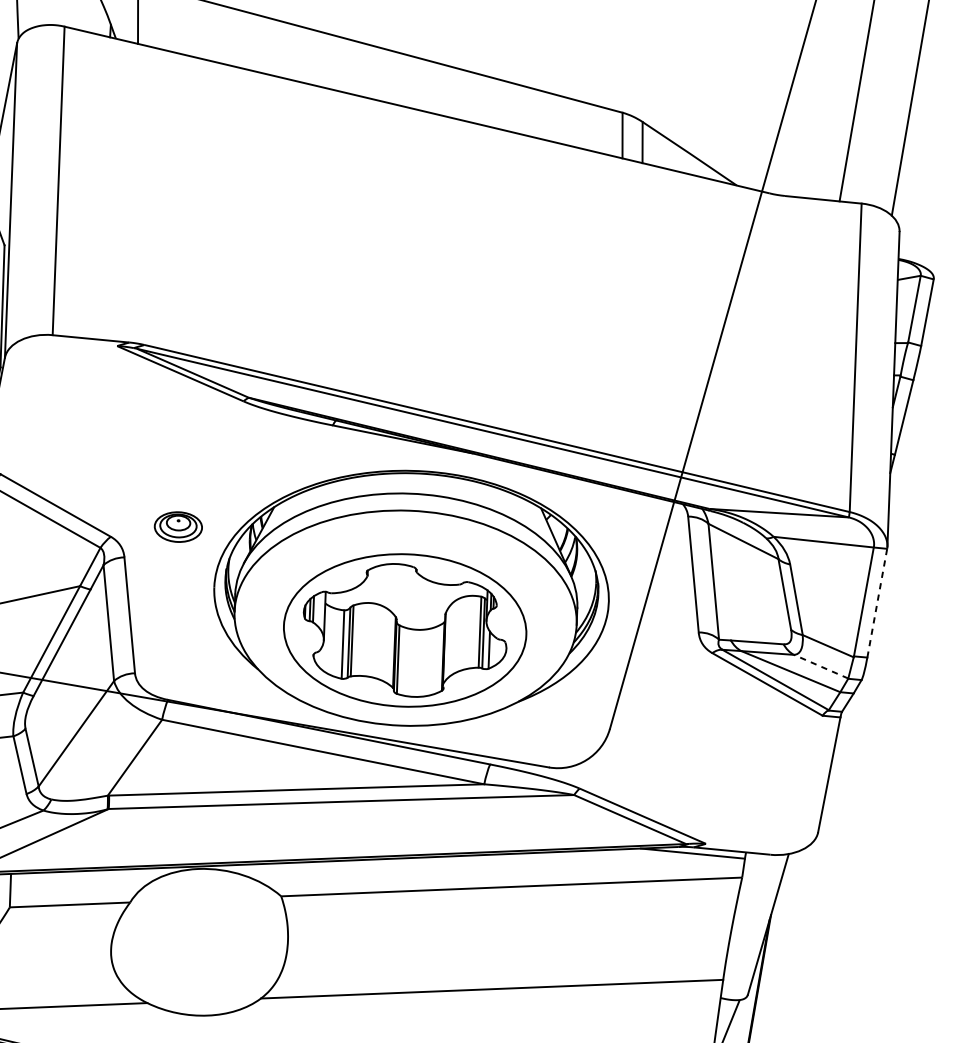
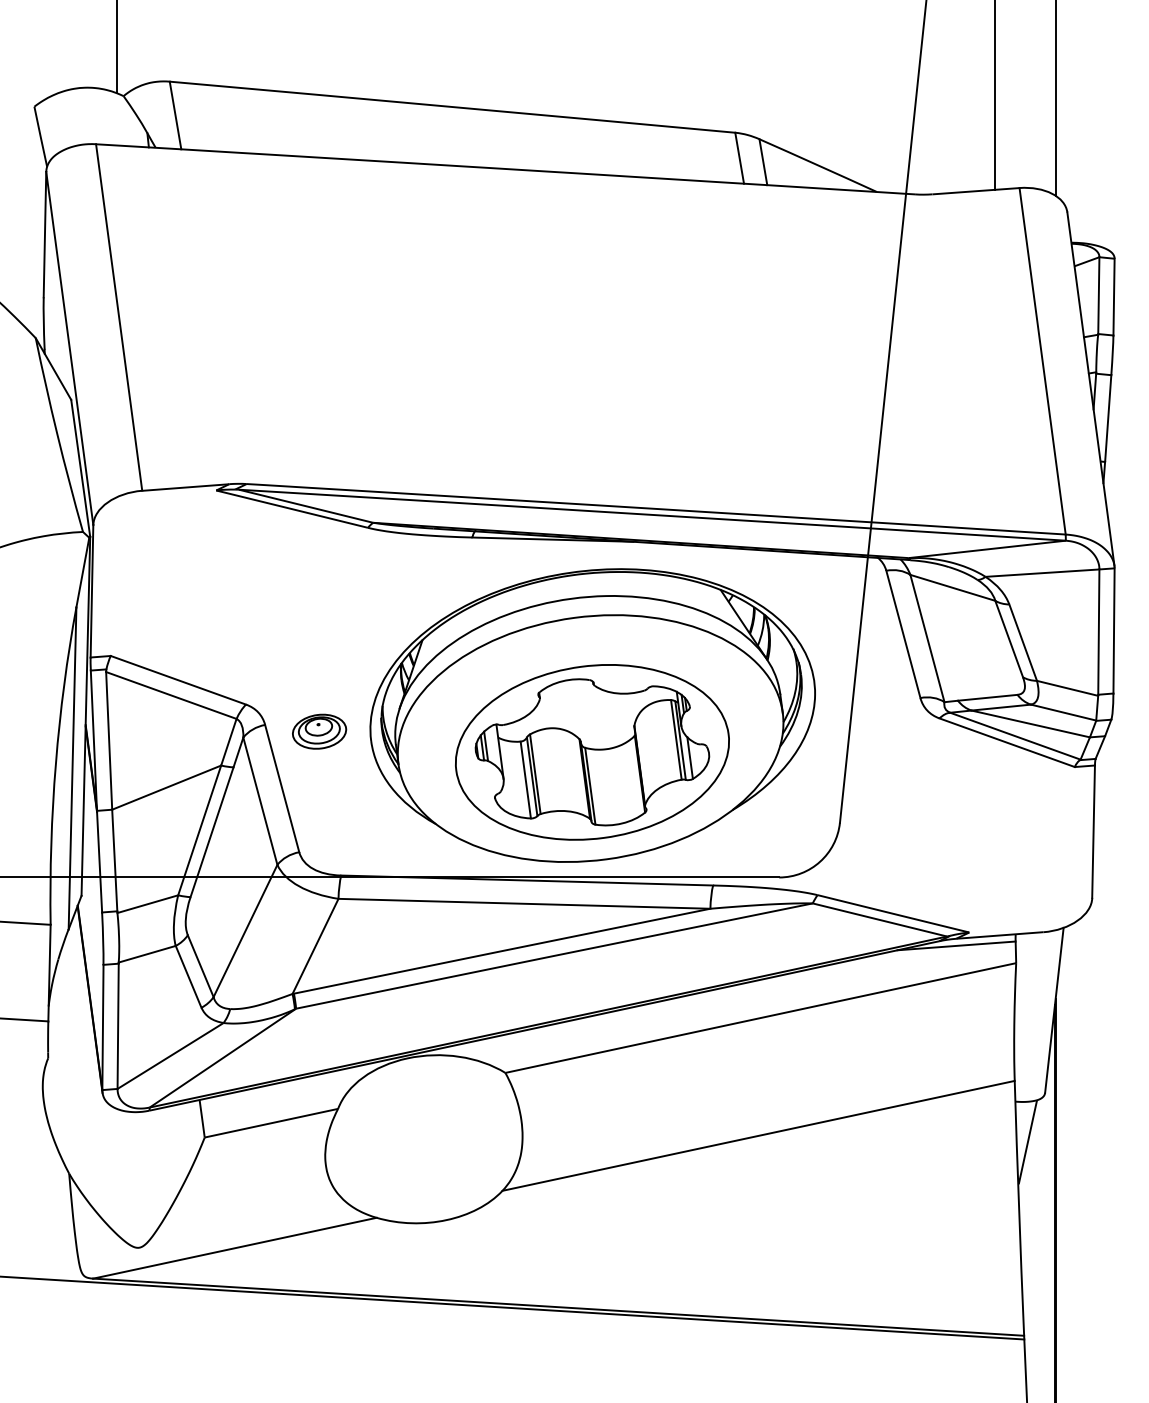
part: (178, 526) -> (319, 731), moved
line: (877, 602) -> (1114, 630), dashed -> solid
line: (821, 666) -> (1063, 712), dashed -> solid

